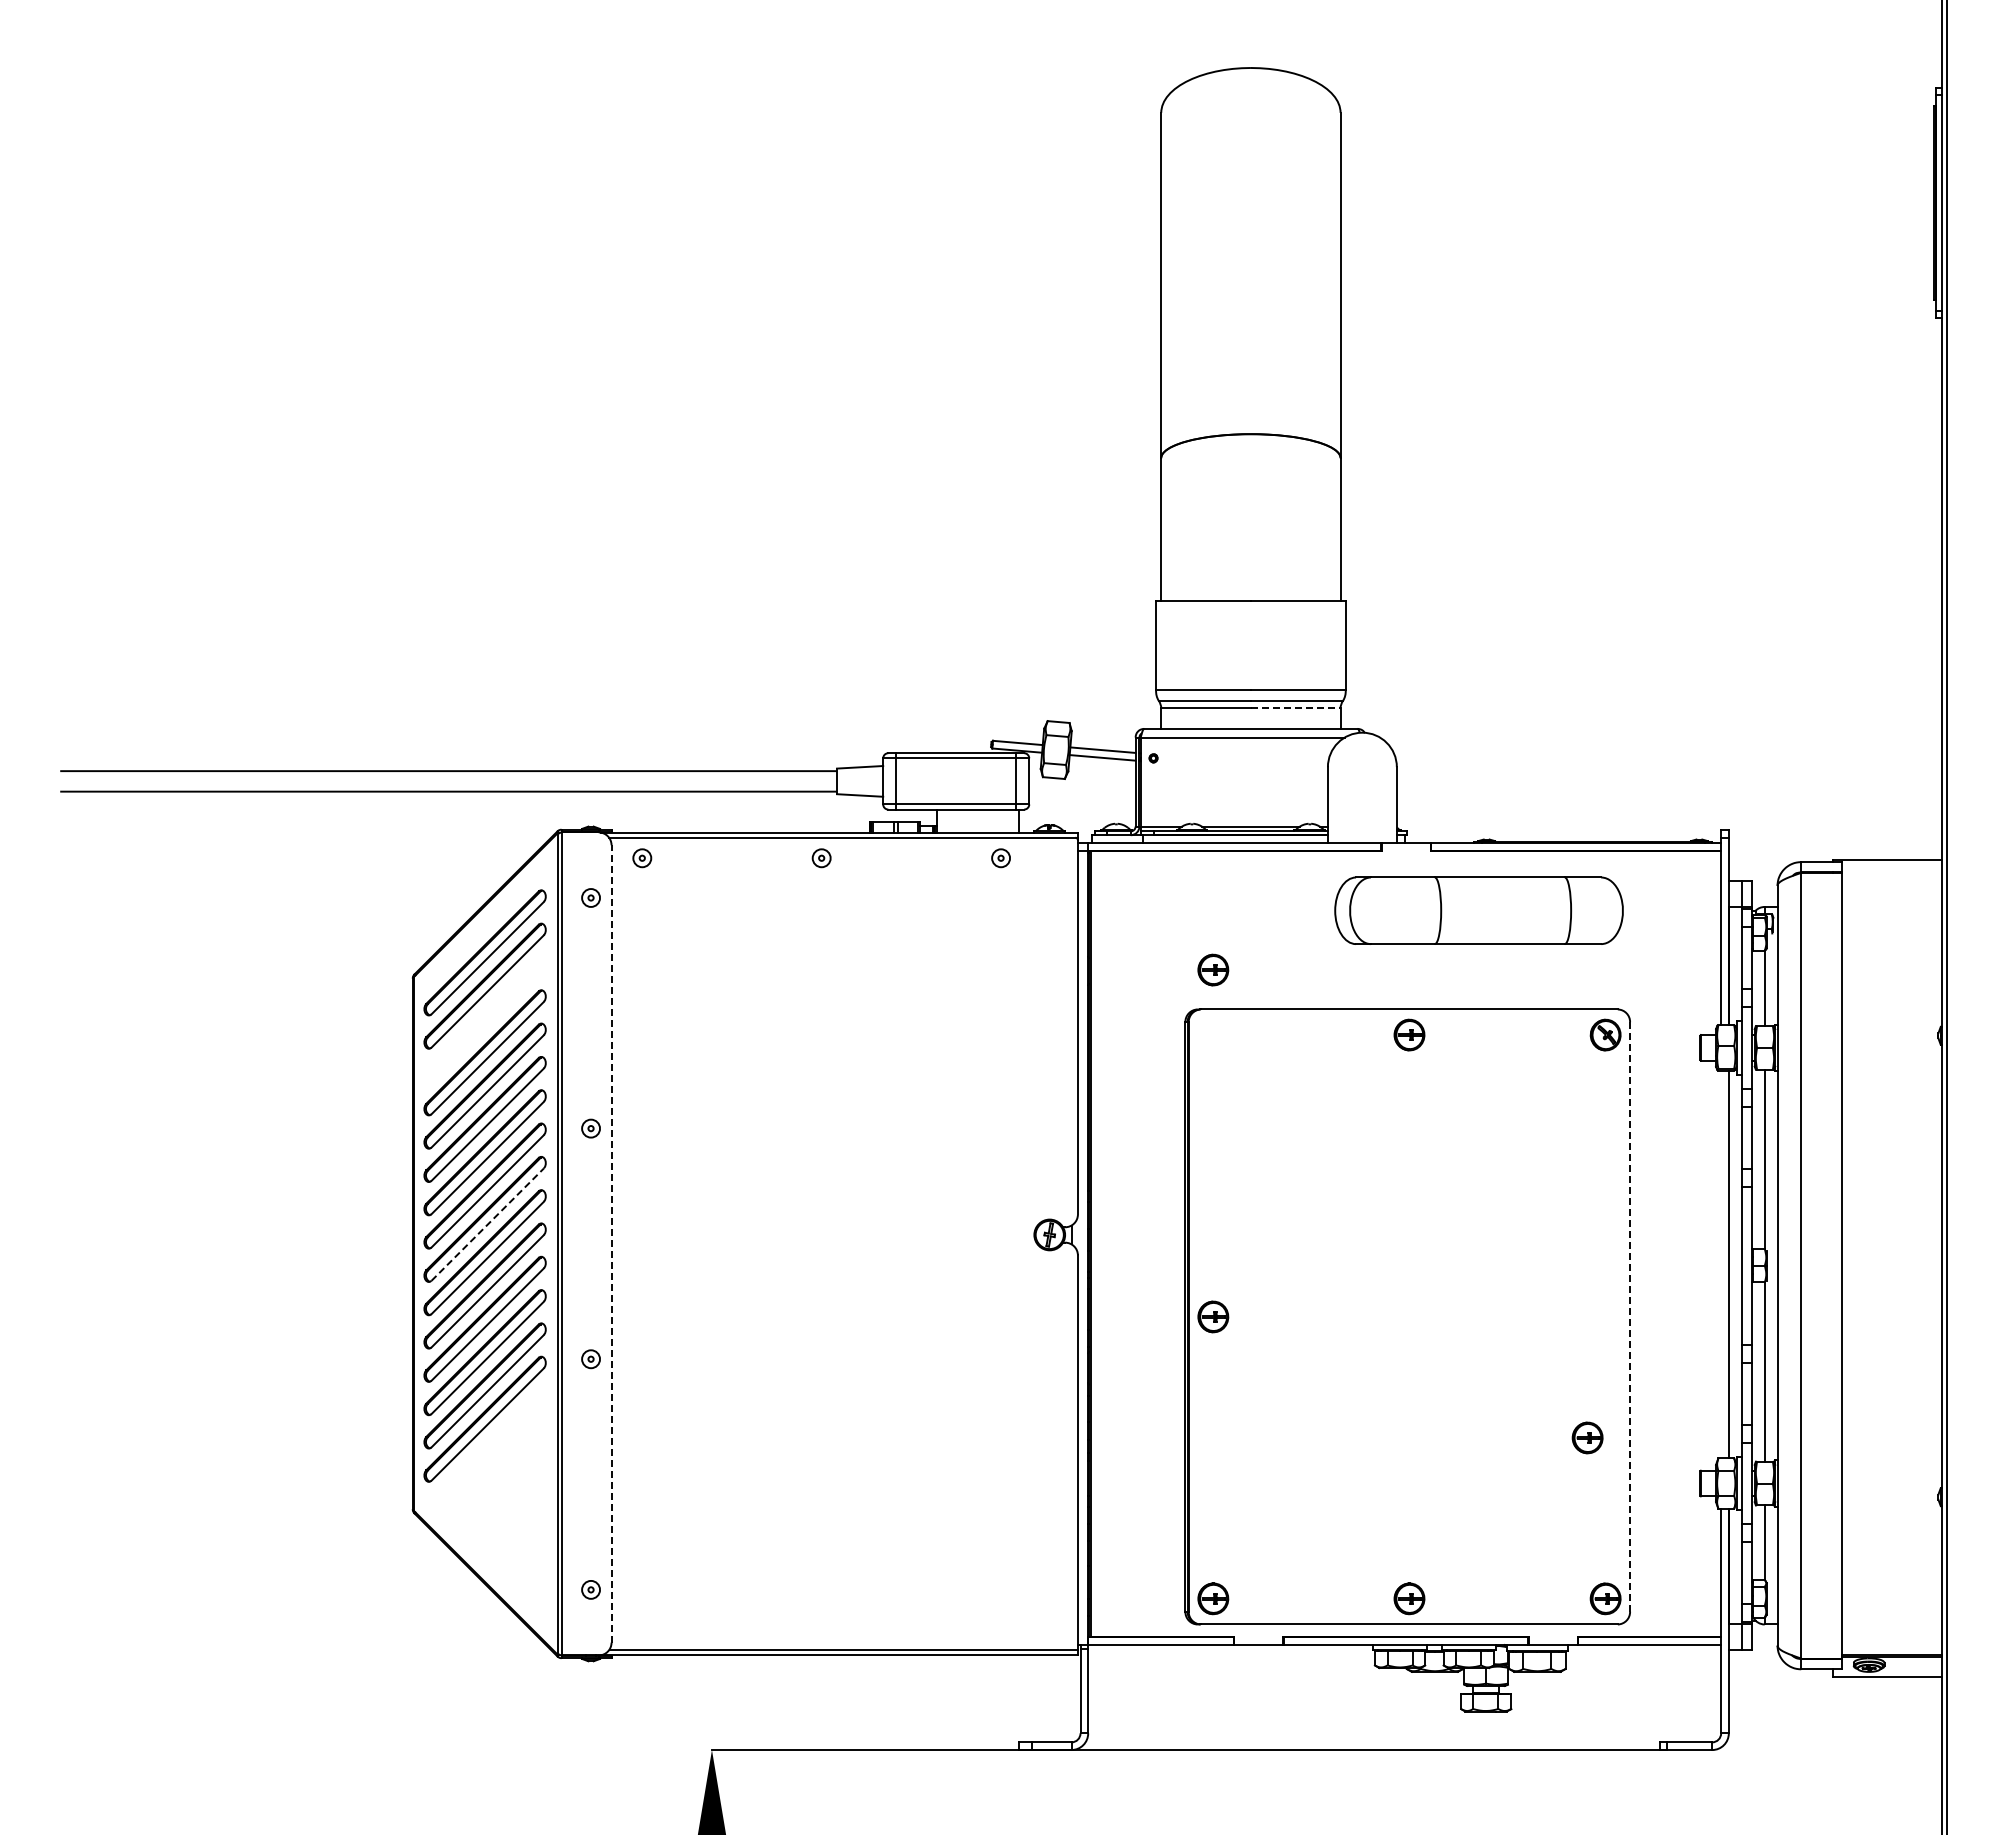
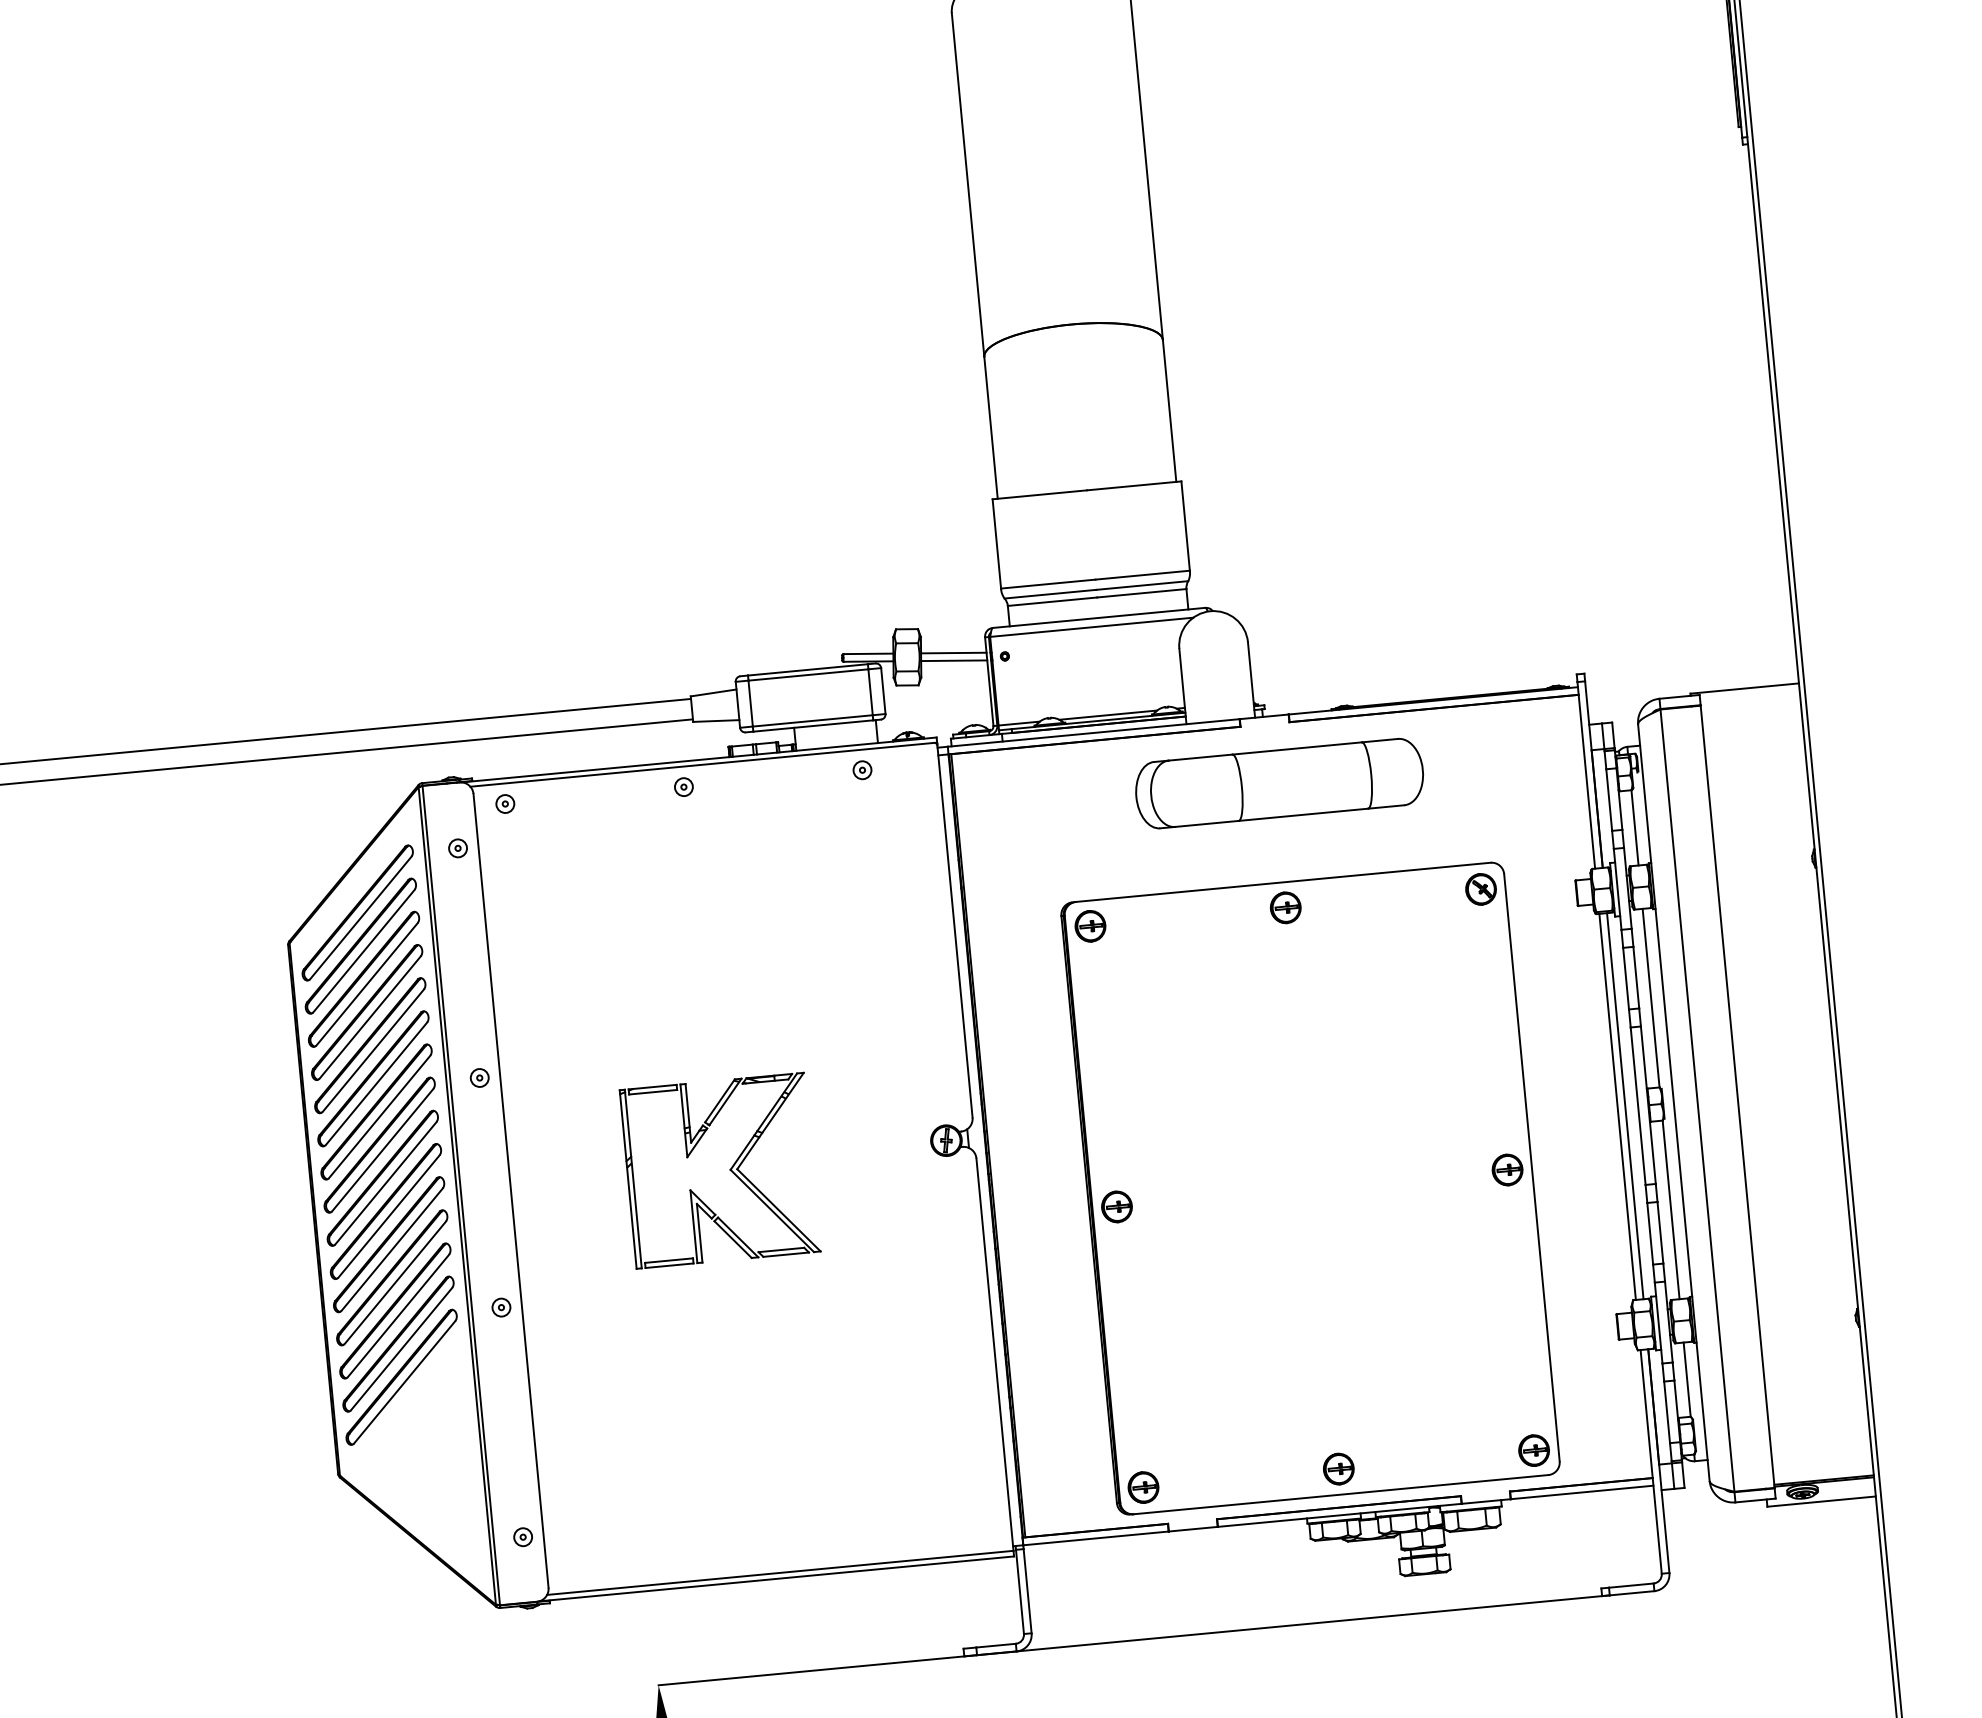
line: (1295, 708) -> (1141, 593), dashed -> solid
part: (1478, 910) -> (1279, 783), moved
part: (1213, 969) -> (1090, 925), moved
part: (484, 1019) -> (363, 979), added
line: (487, 1224) -> (385, 1183), dashed -> solid
line: (611, 1243) -> (510, 1190), dashed -> solid
part: (831, 1243) -> (729, 1169), added
line: (1721, 1264) -> (1617, 1106), added
line: (1630, 1316) -> (1532, 1167), dashed -> solid
part: (1587, 1437) -> (1507, 1169), moved

